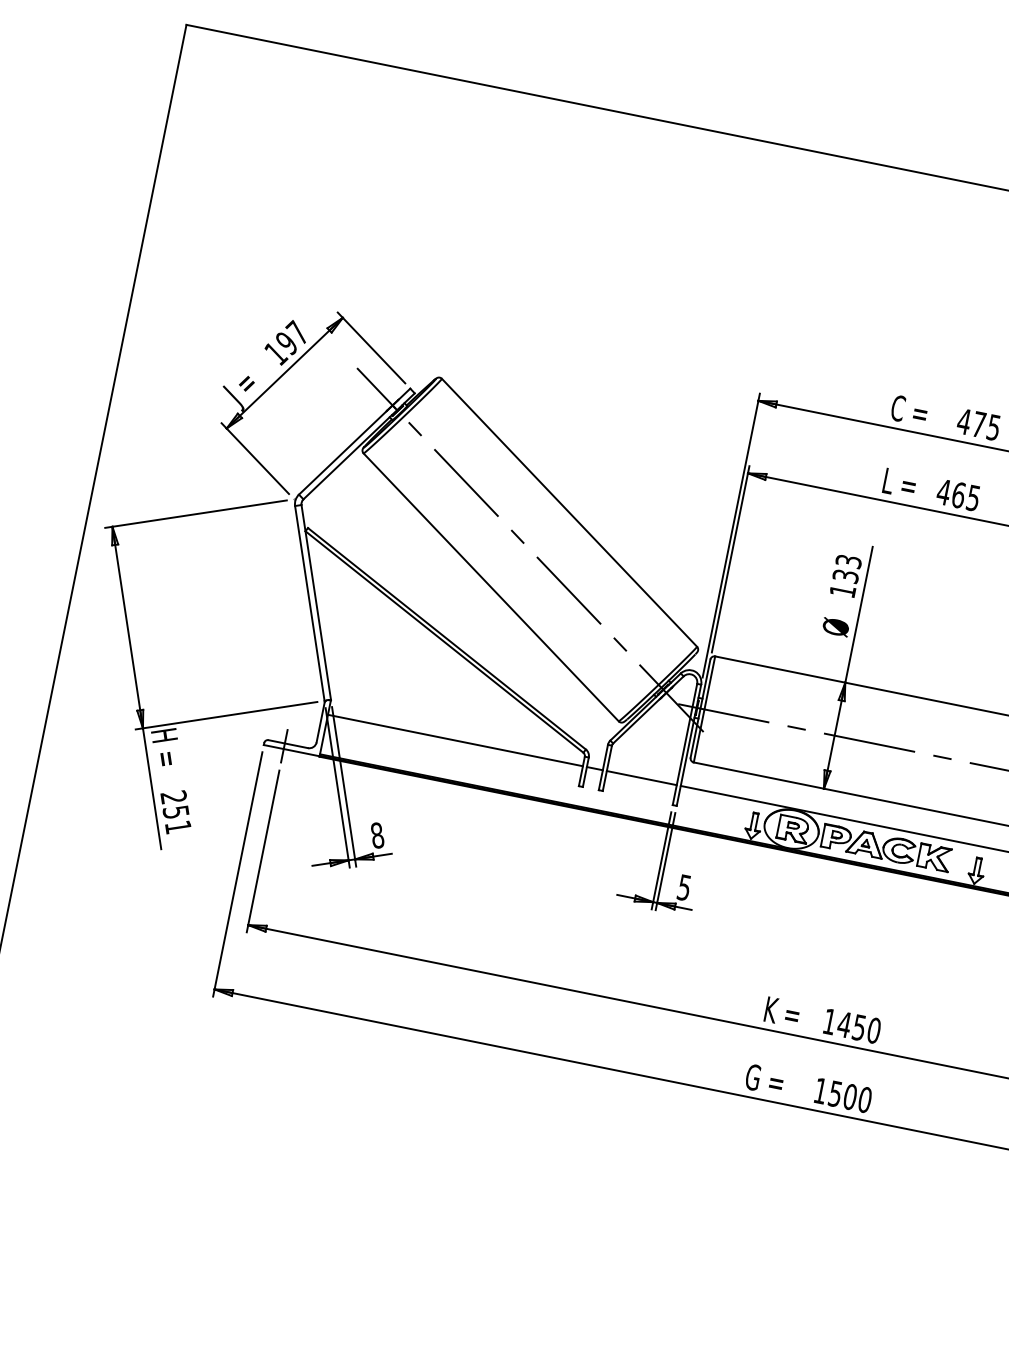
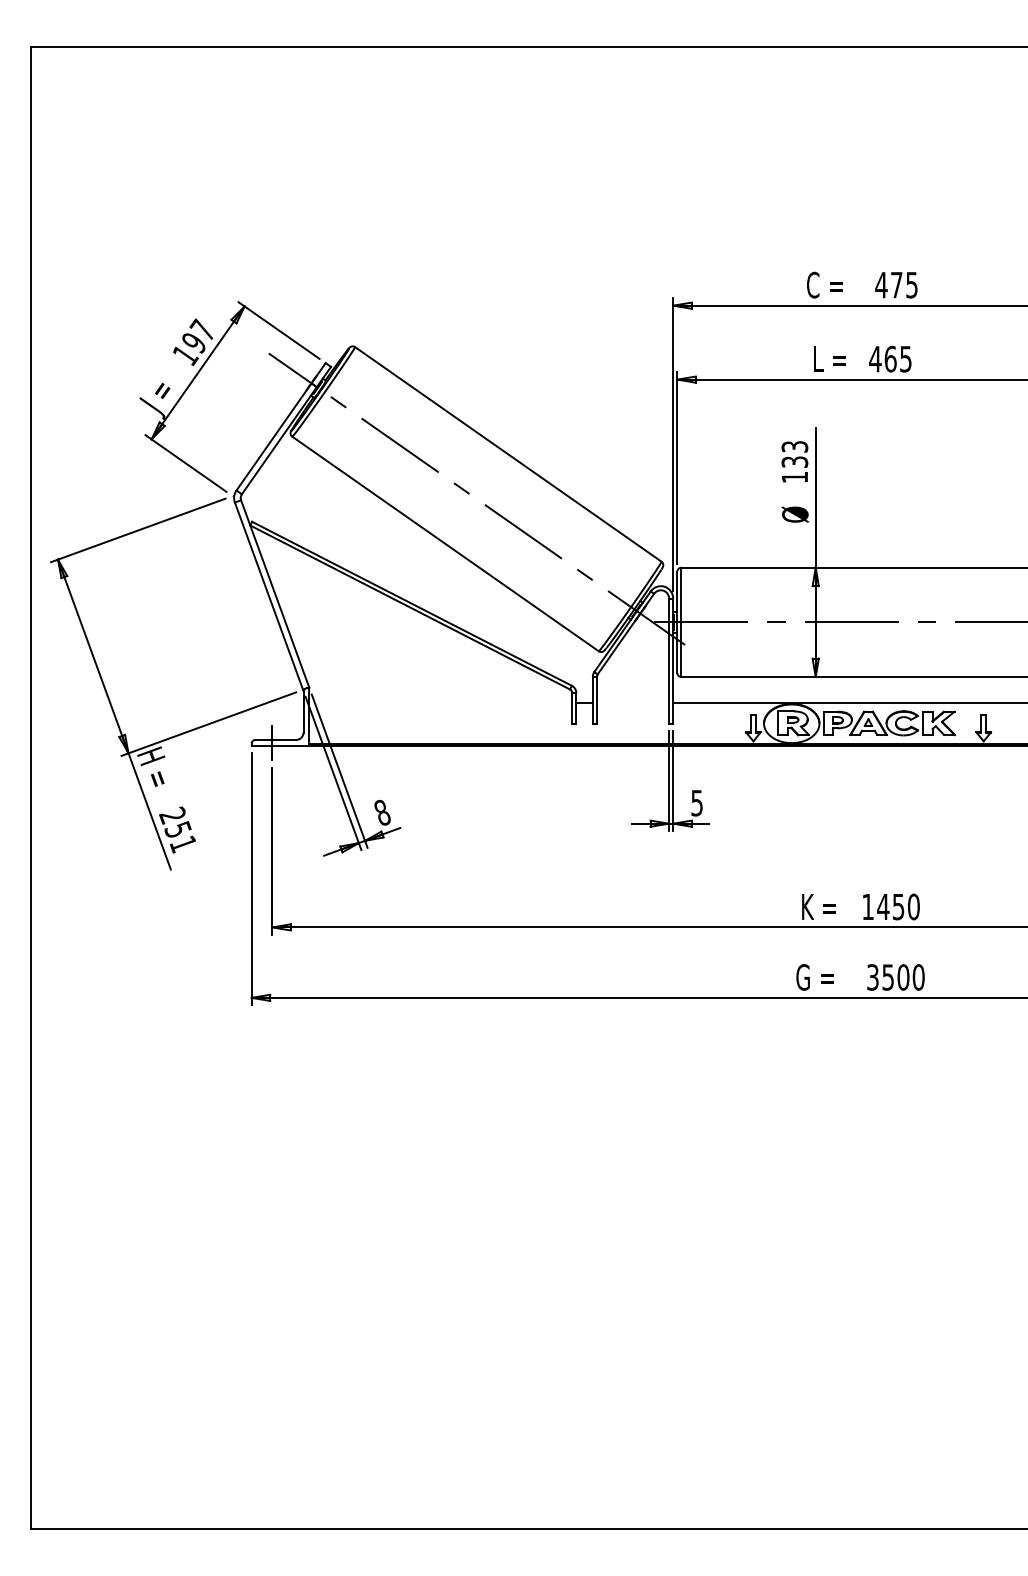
line: (455, 740) -> (440, 702), removed
line: (641, 777) -> (632, 702), removed
text: (820, 1091) -> (872, 977), 1500 -> 3500

